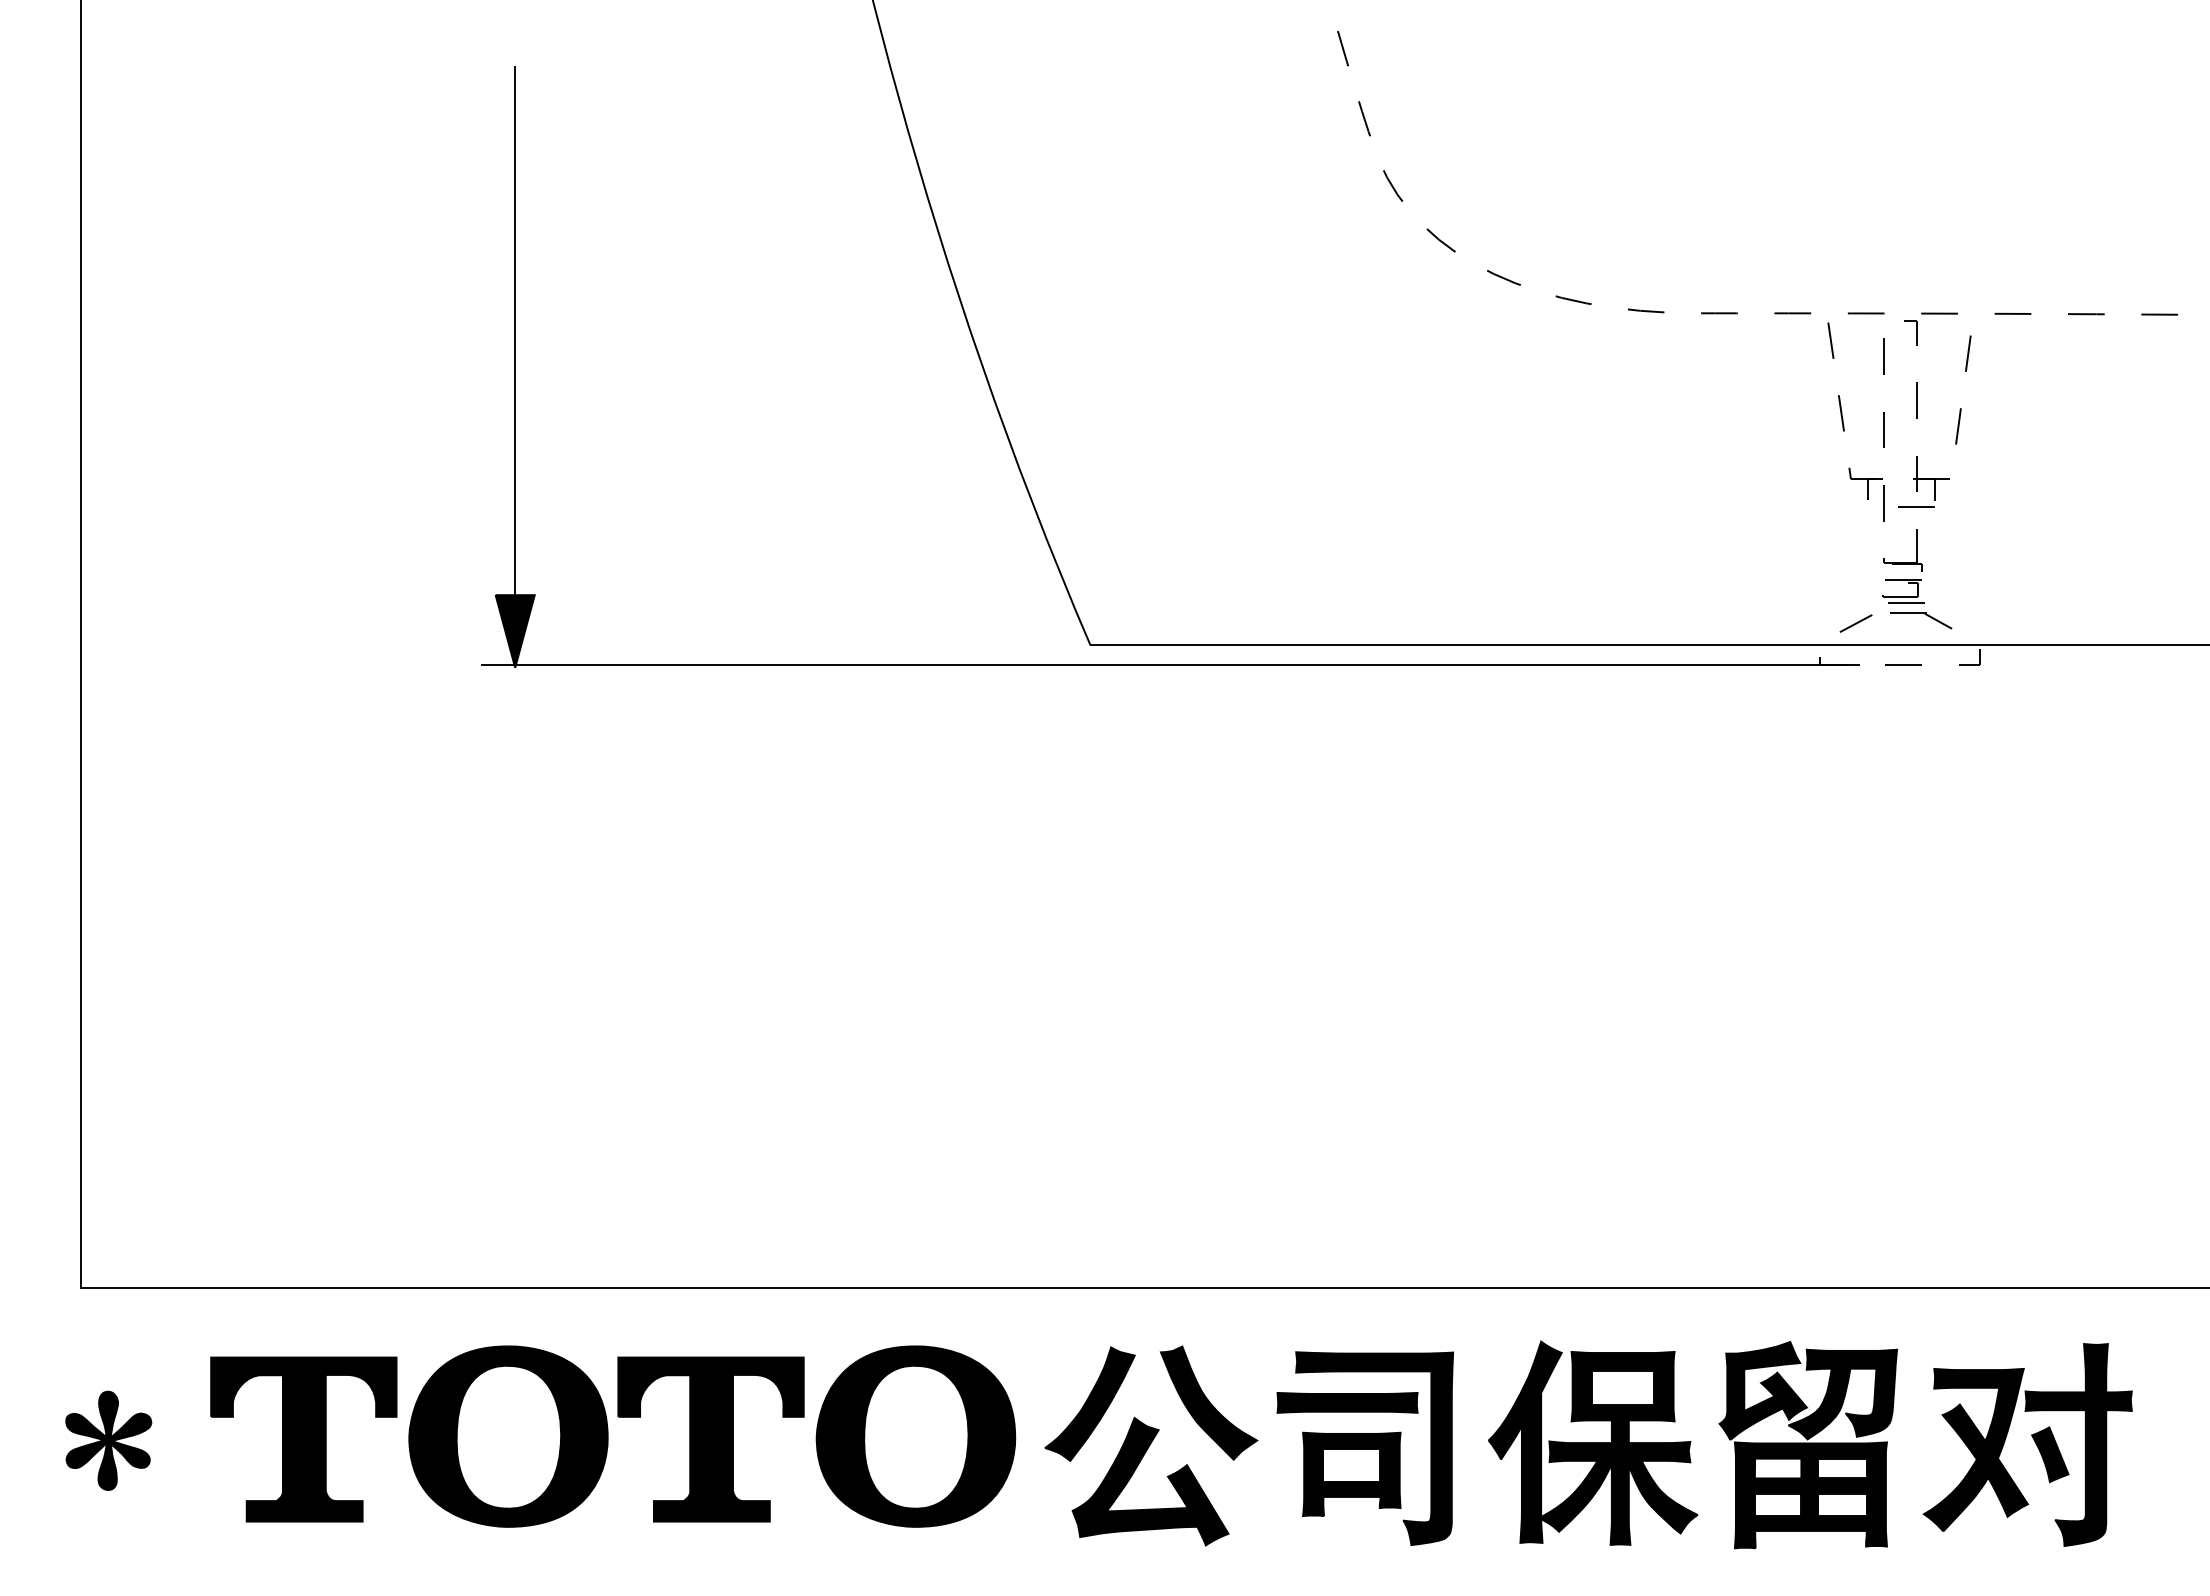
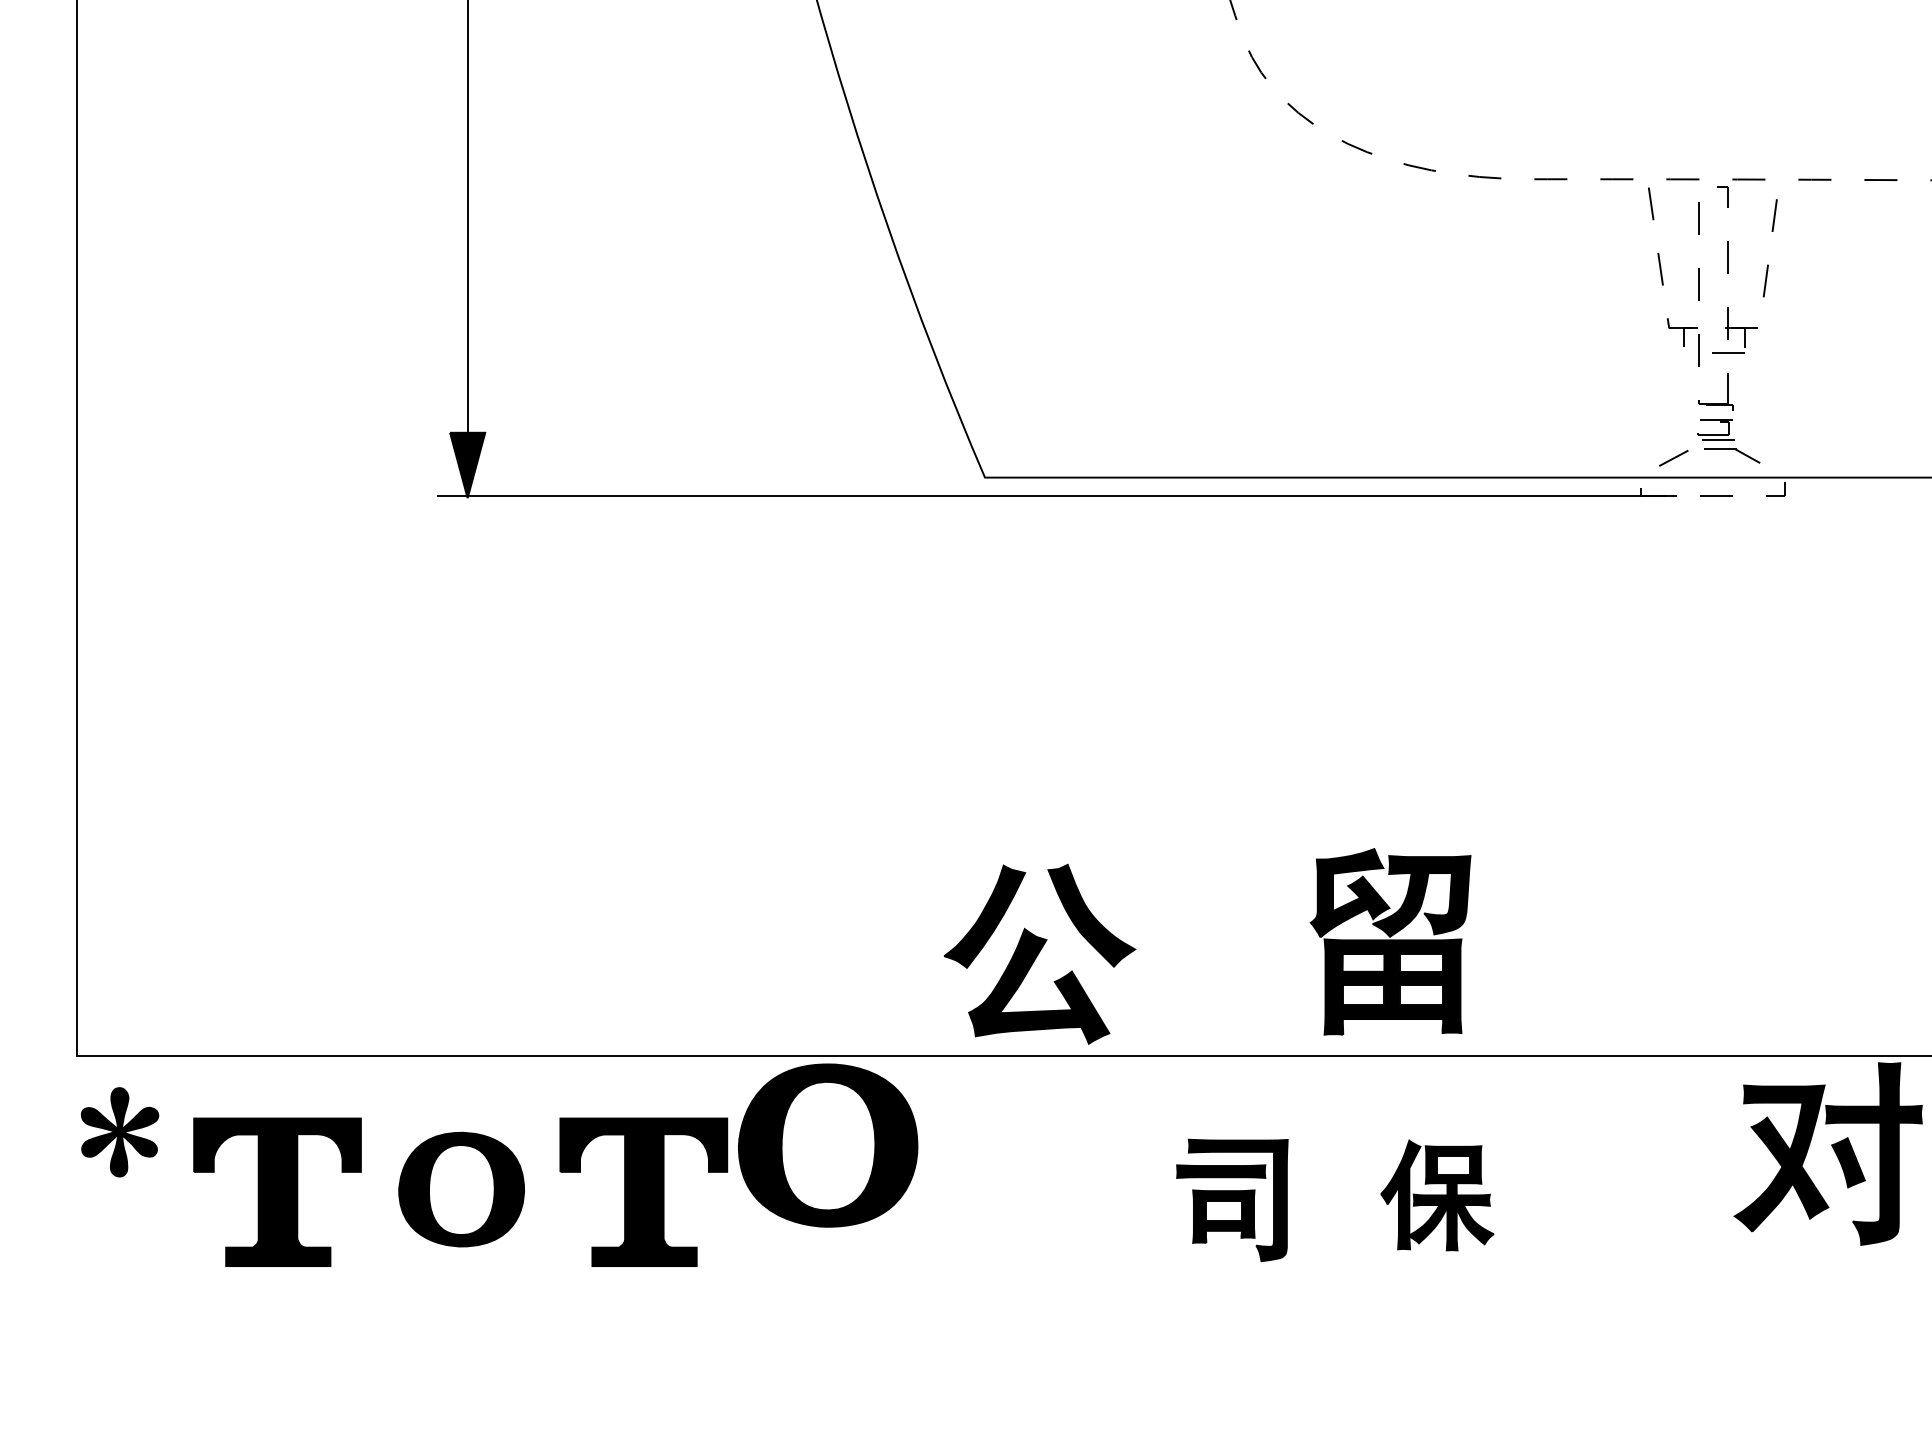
part: (508, 1436) -> (461, 1189), size x0.7
part: (915, 1436) -> (827, 1145), moved
part: (108, 1440) -> (119, 1131), moved
part: (2033, 1440) -> (1833, 1149), moved
part: (1593, 1442) -> (1437, 1194), size x0.6
part: (1151, 1445) -> (1040, 953), moved
part: (1807, 1445) -> (1389, 942), moved
part: (1365, 1448) -> (1232, 1200), size x0.7

